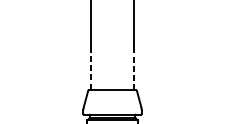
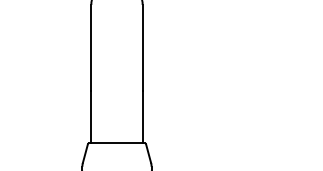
line: (91, 68) -> (91, 117), dashed -> solid
line: (134, 68) -> (142, 117), dashed -> solid

